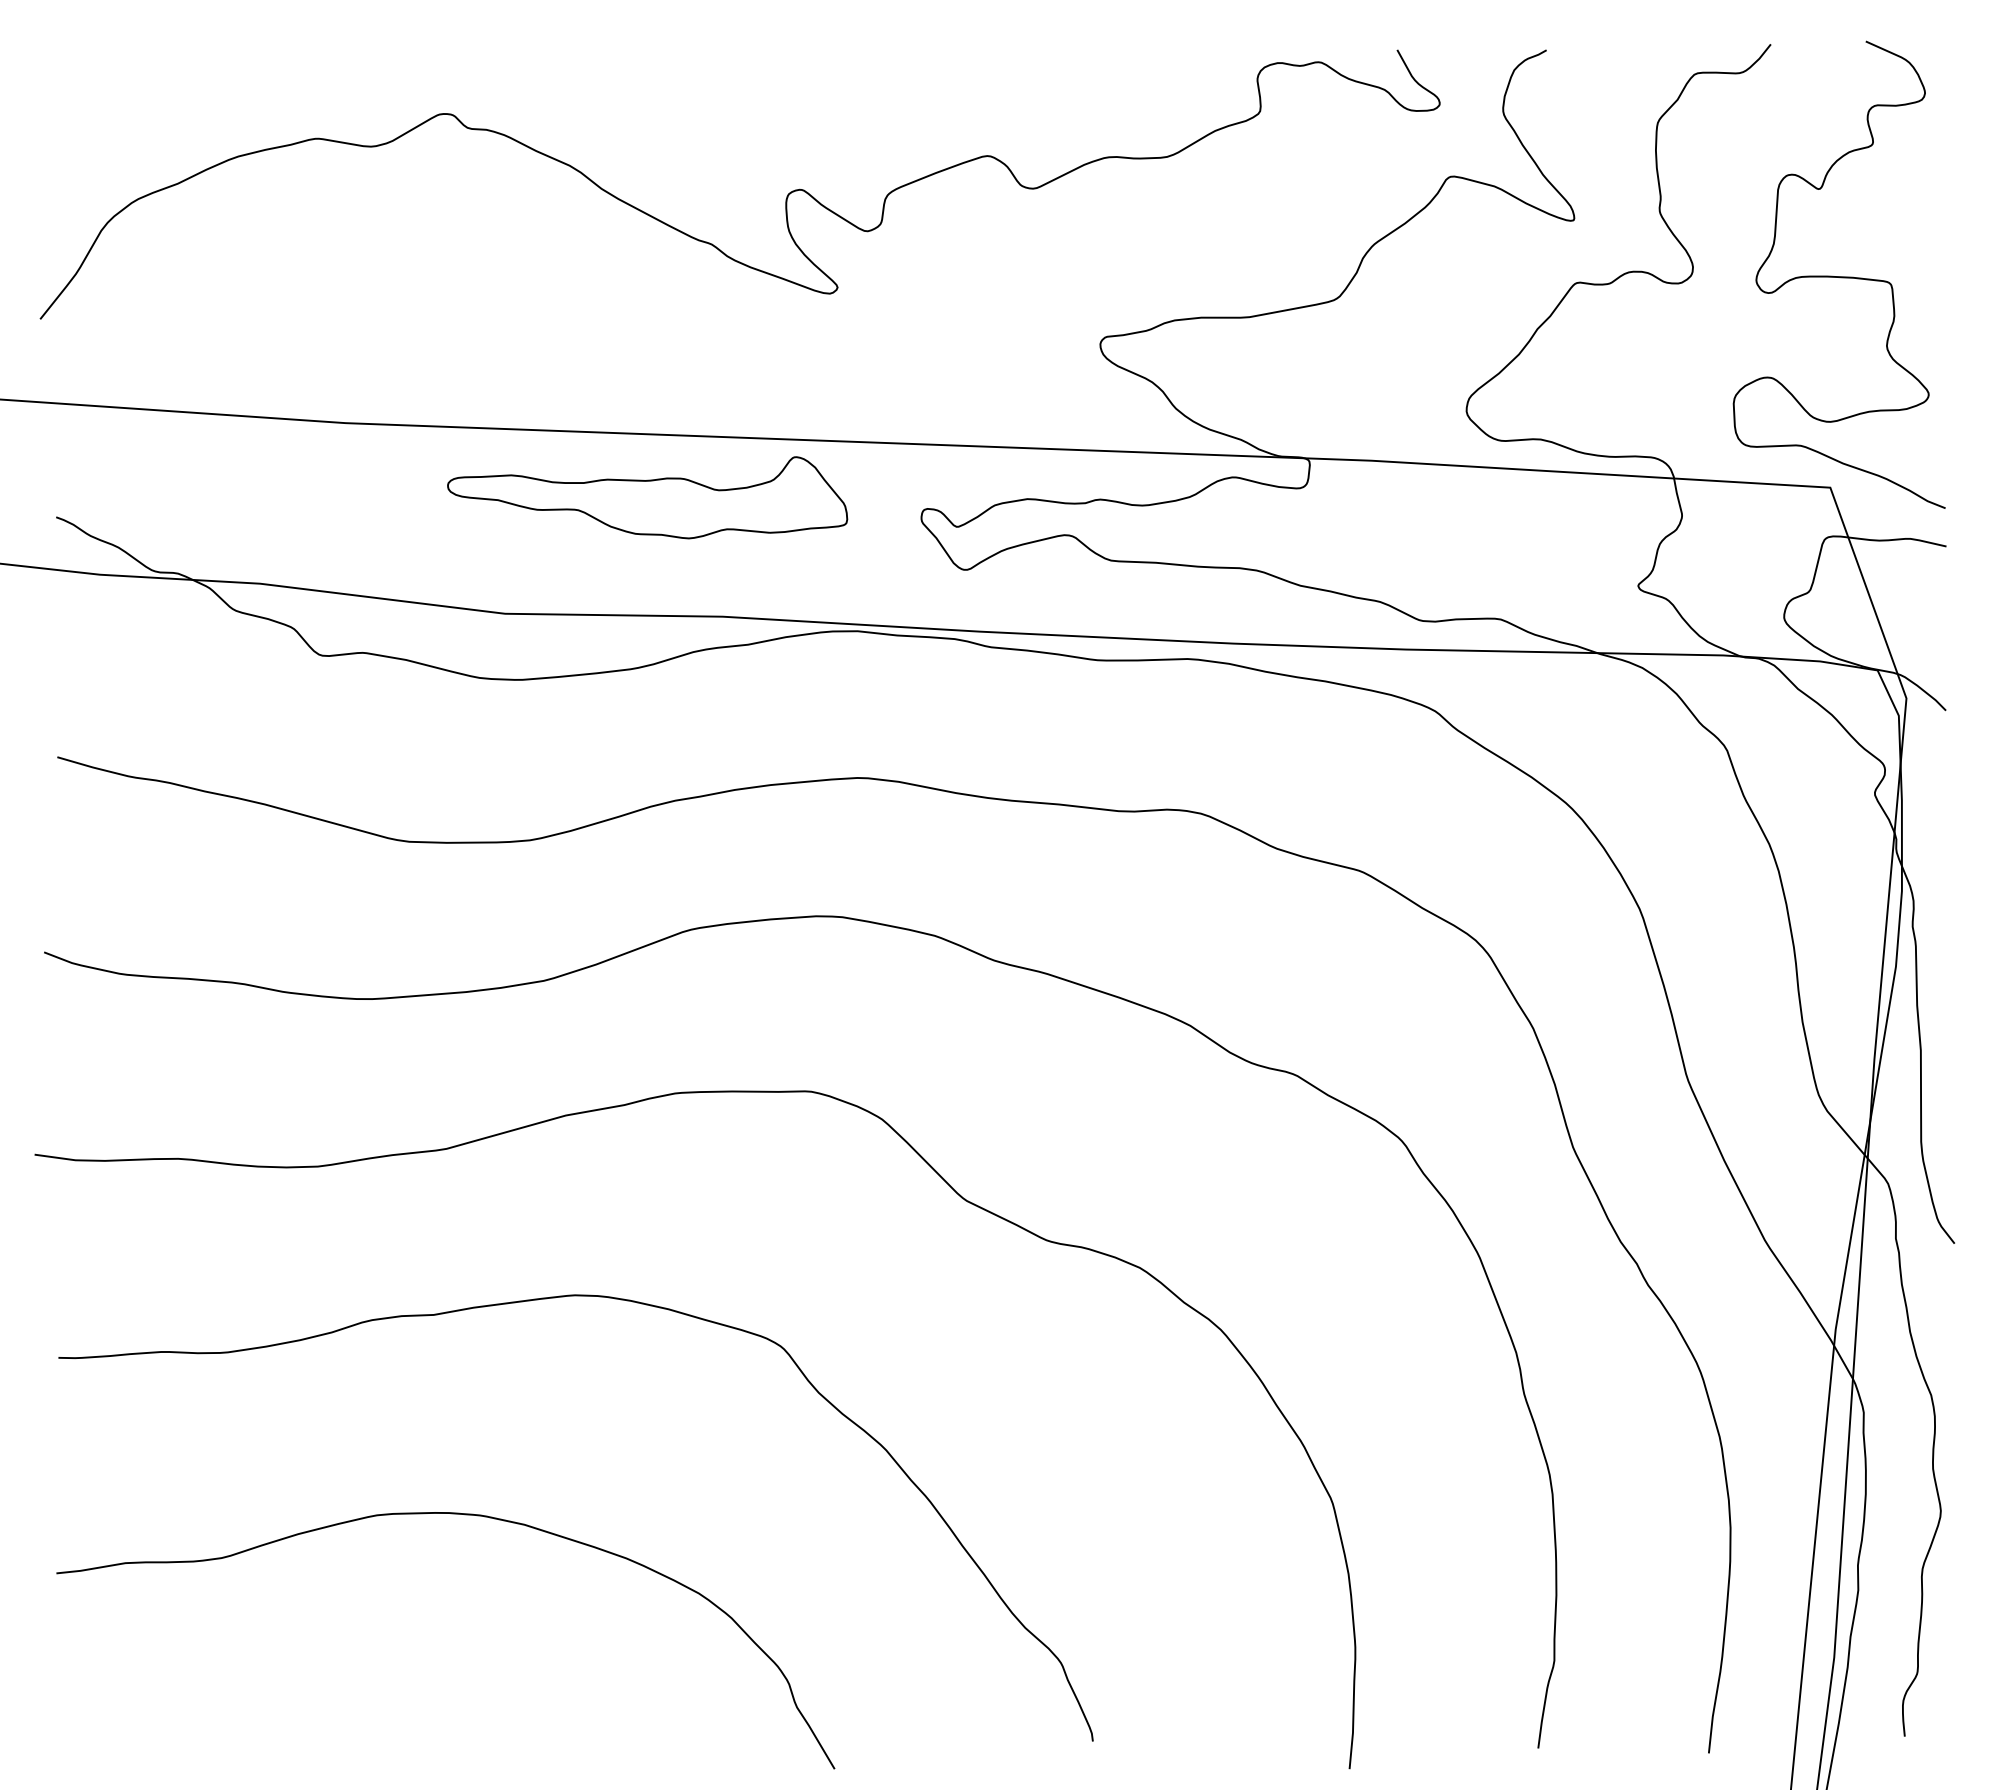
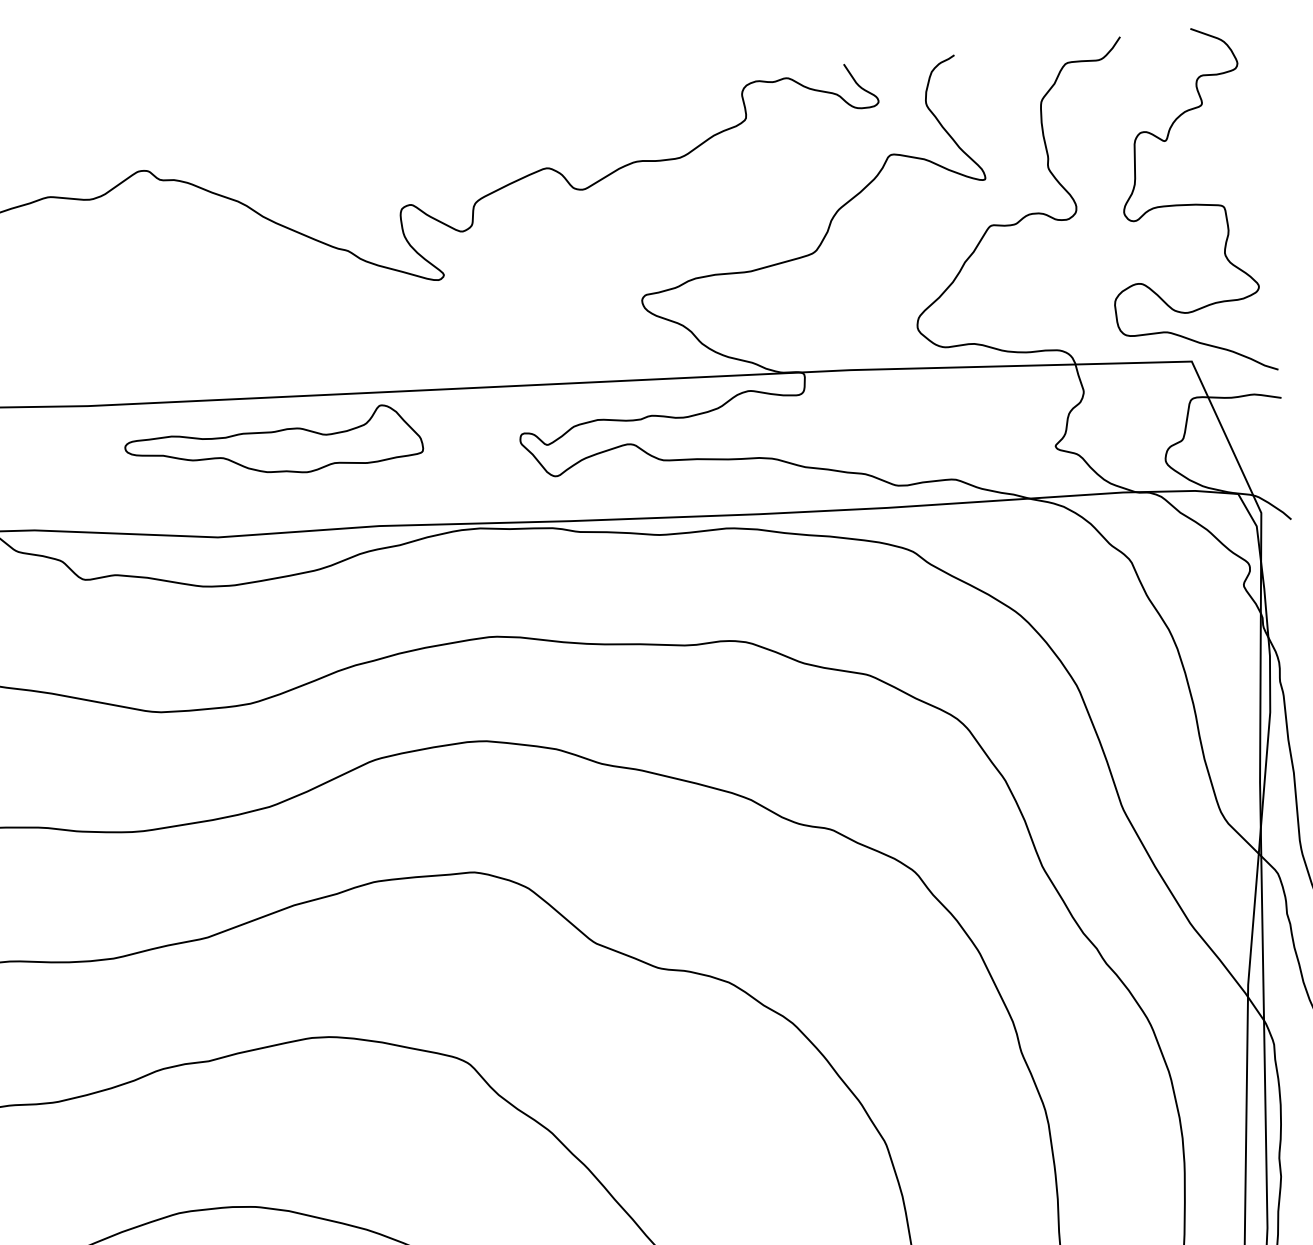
part: (647, 497) -> (273, 444), moved

